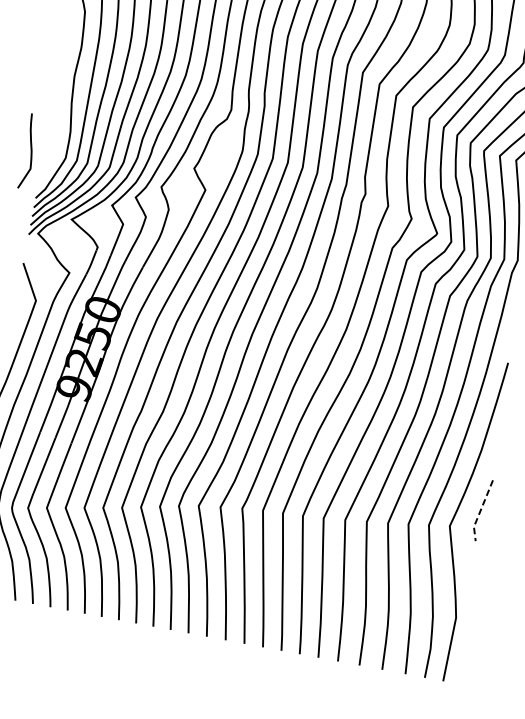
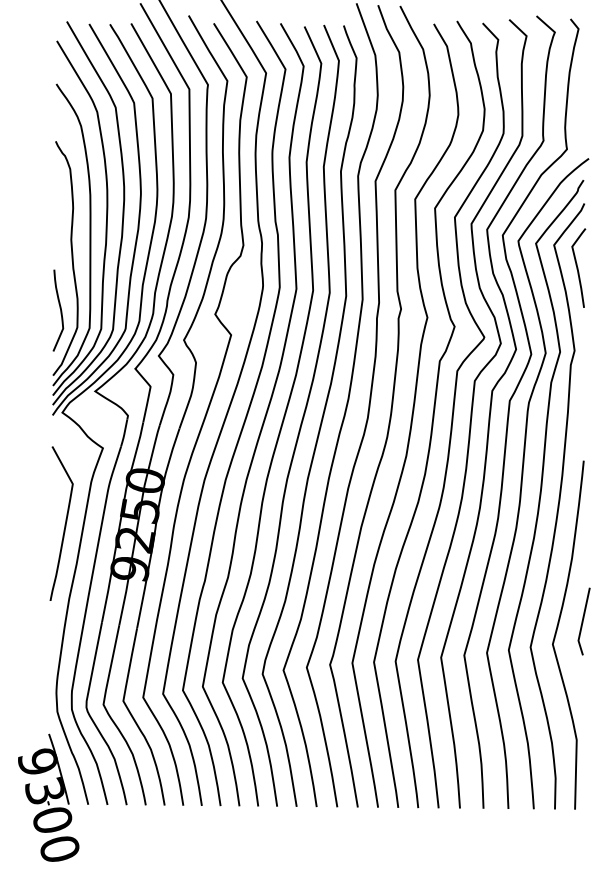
curve: (31, 151) -> (60, 310), moved
line: (480, 511) -> (582, 623), dashed -> solid

